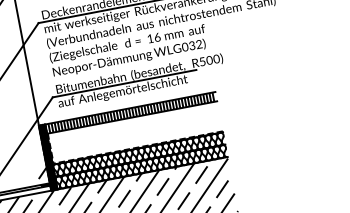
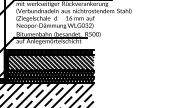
hatch: (134, 132) -> (50, 62), added

